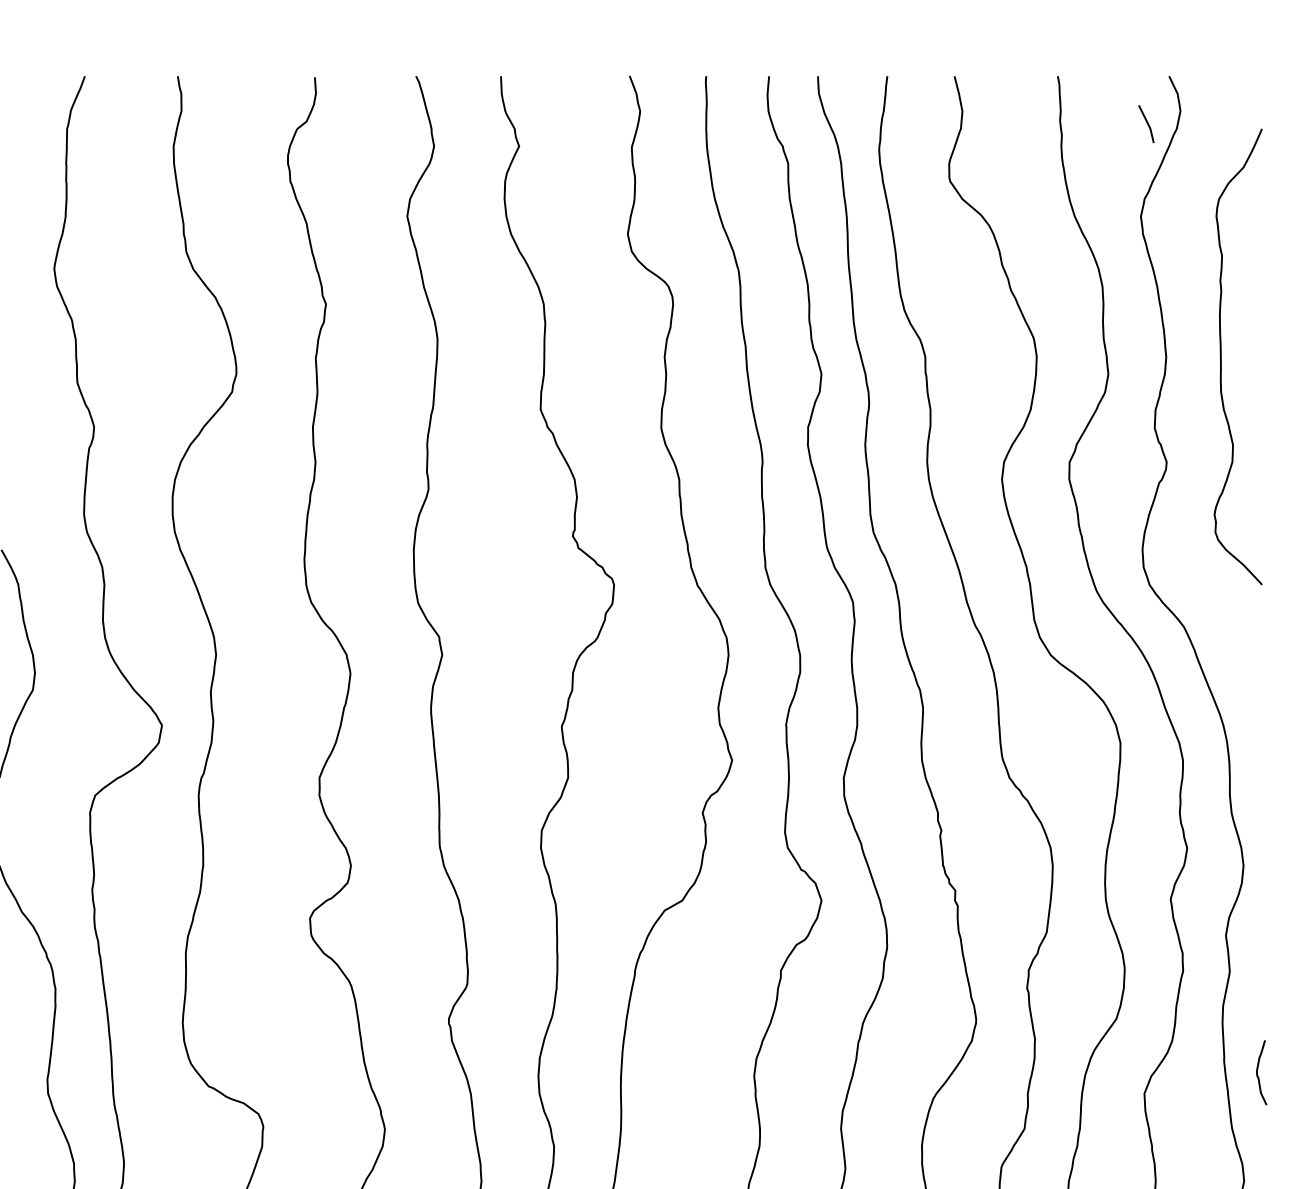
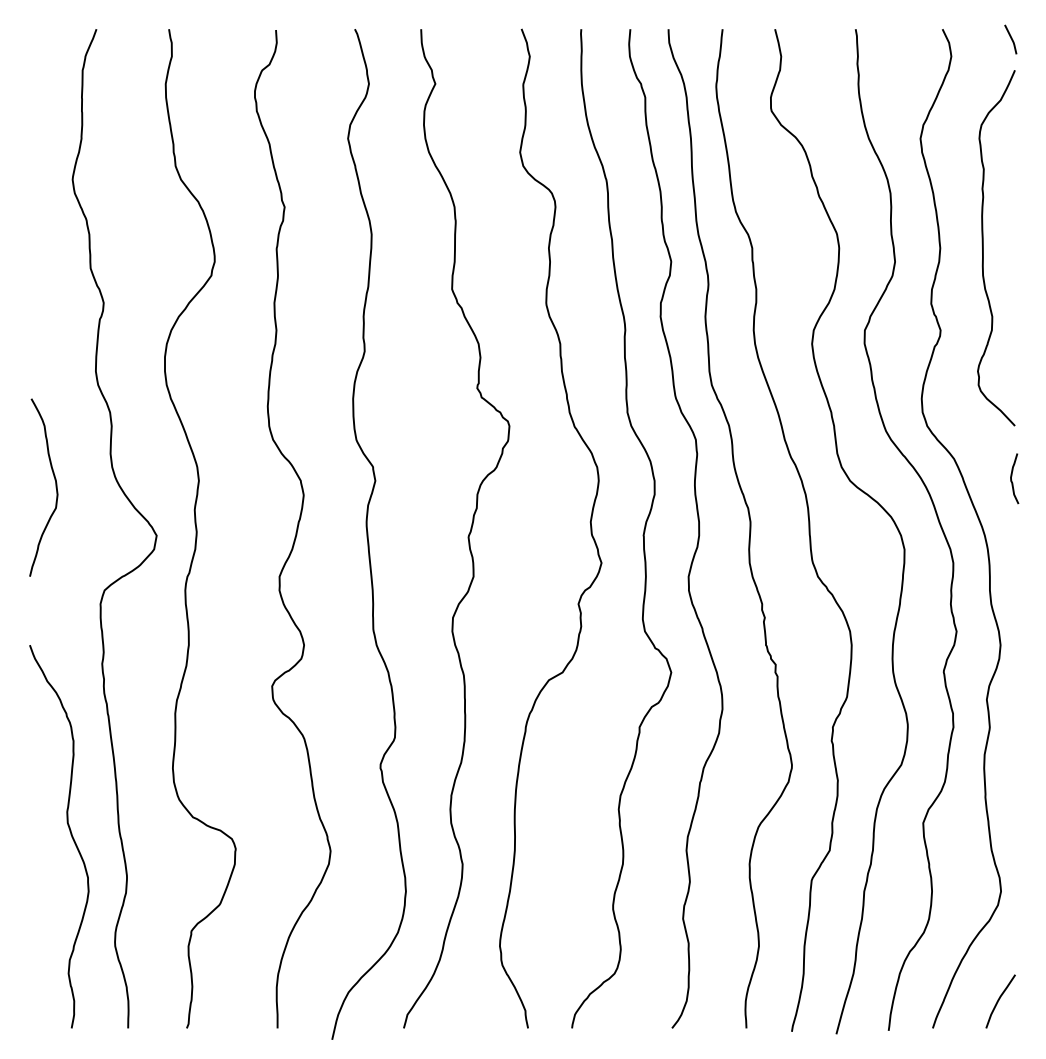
line: (1146, 122) -> (1010, 38), moved
curve: (1258, 1069) -> (1012, 476), moved

